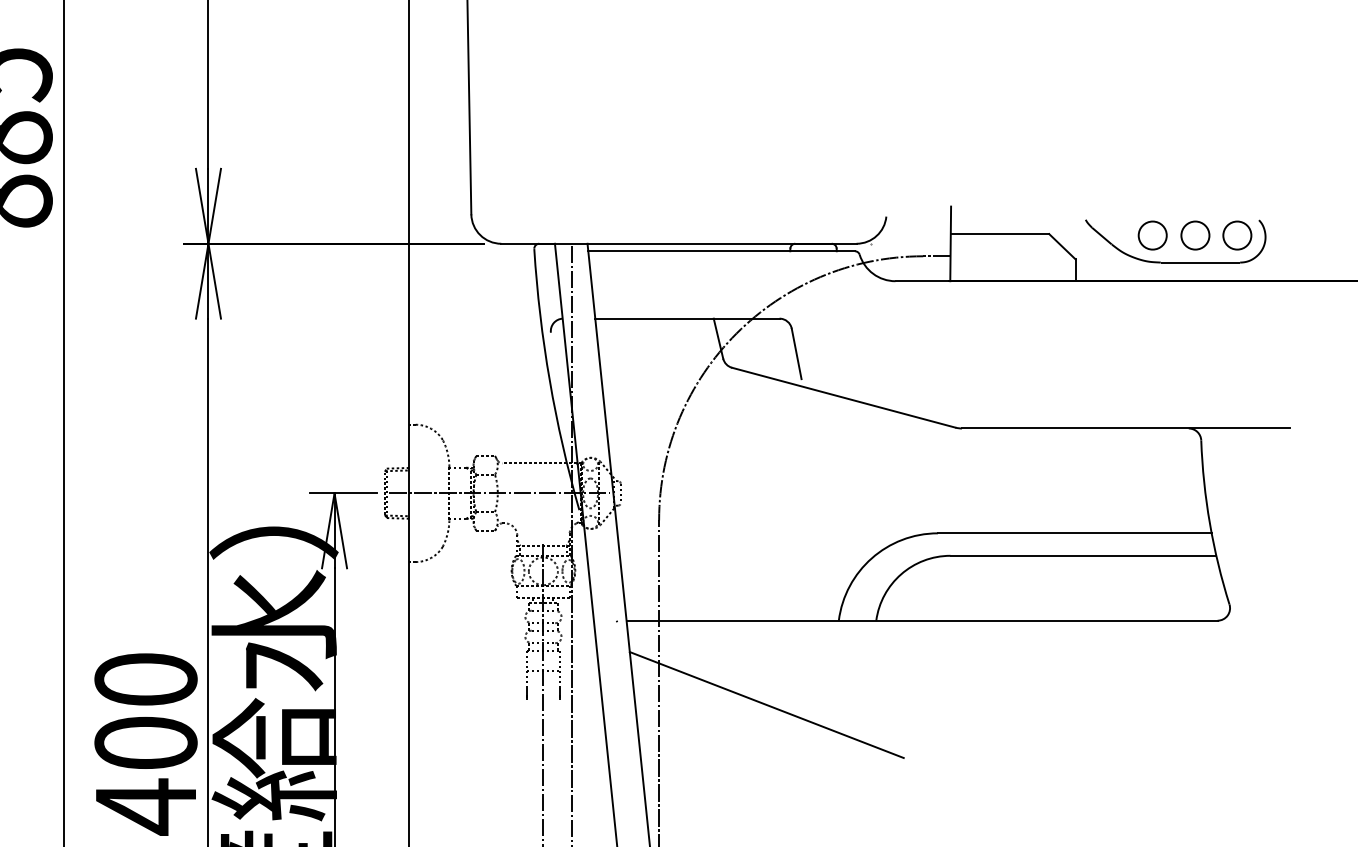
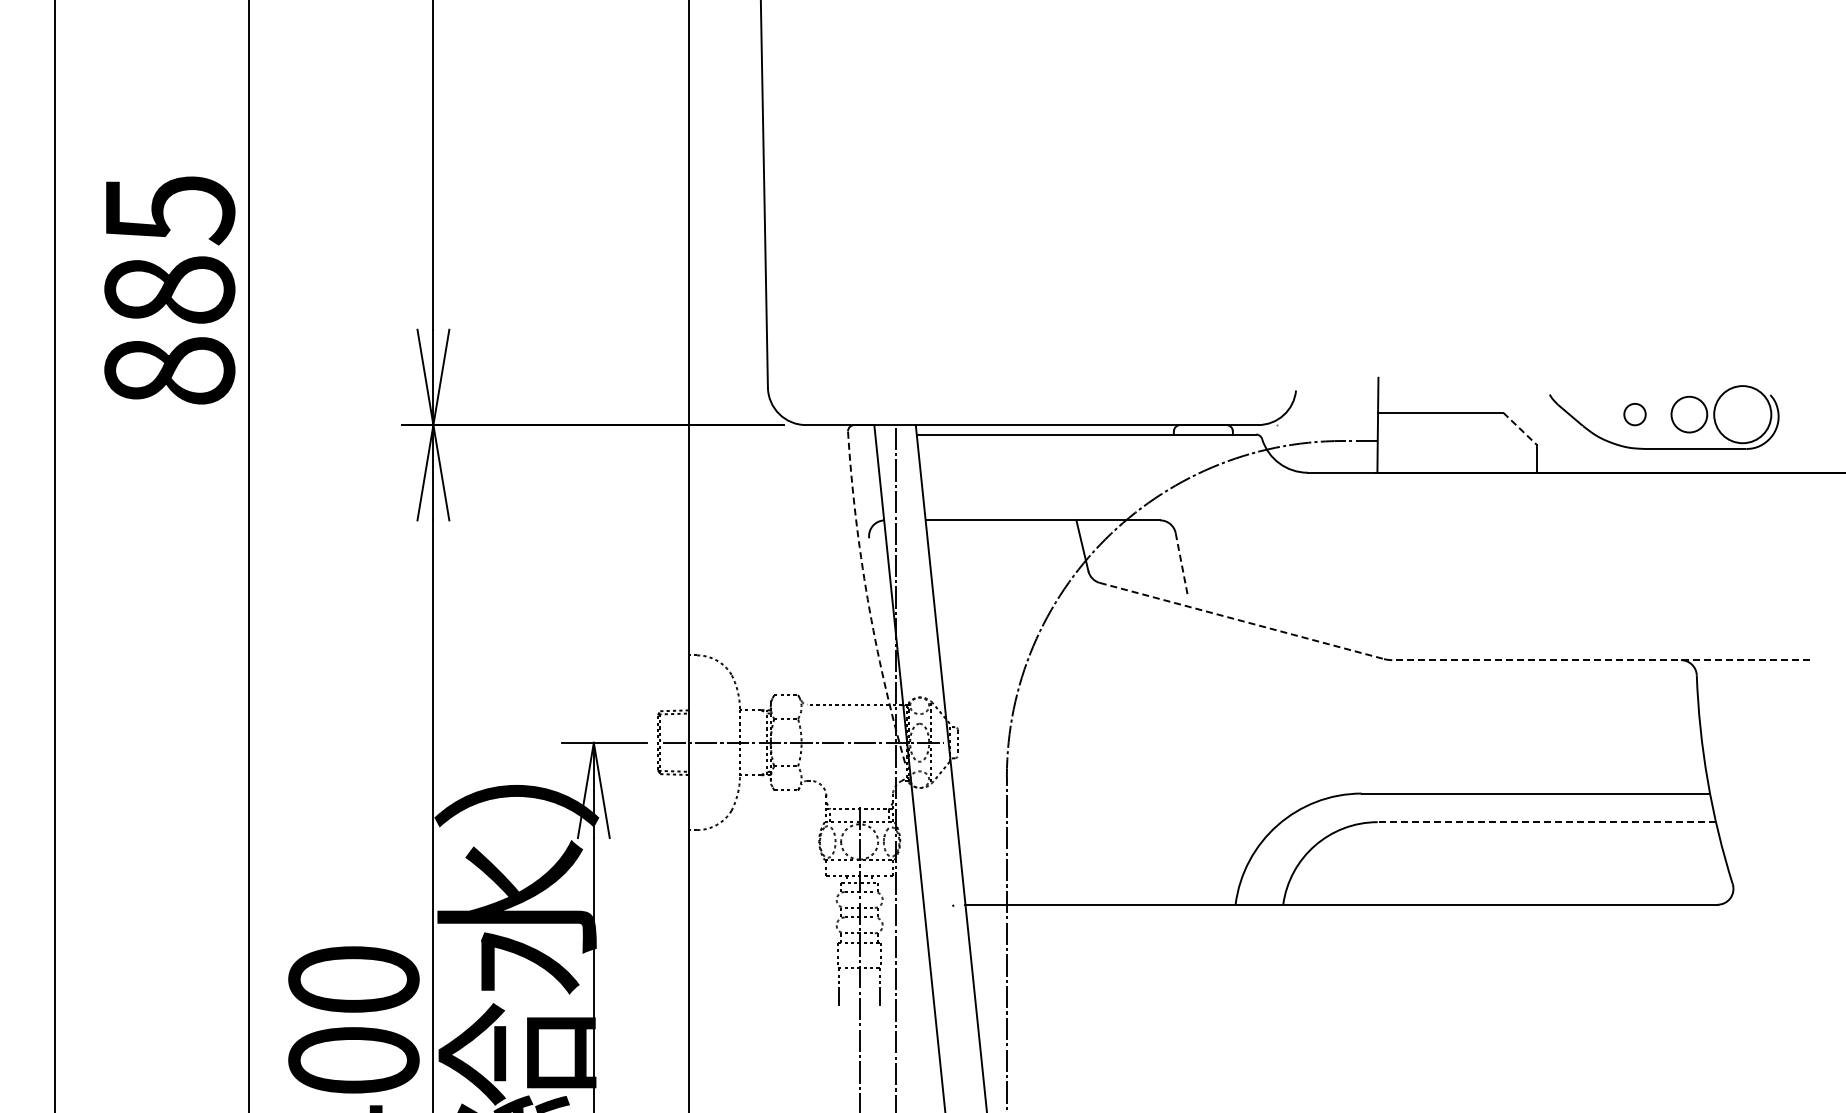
circle: (1152, 235) -> (1634, 414), size x0.6
circle: (1237, 235) -> (1742, 414), size x1.6
line: (1062, 247) -> (1520, 429), solid -> dashed
line: (796, 354) -> (1181, 565), solid -> dashed
arc: (549, 380) -> (867, 599), solid -> dashed
line: (844, 398) -> (1242, 621), solid -> dashed
line: (1126, 428) -> (1601, 660), solid -> dashed
line: (1083, 556) -> (1546, 822), solid -> dashed
line: (766, 704) -> (1143, 1011), removed

